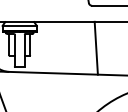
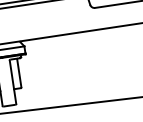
line: (95, 47) -> (108, 63), removed

